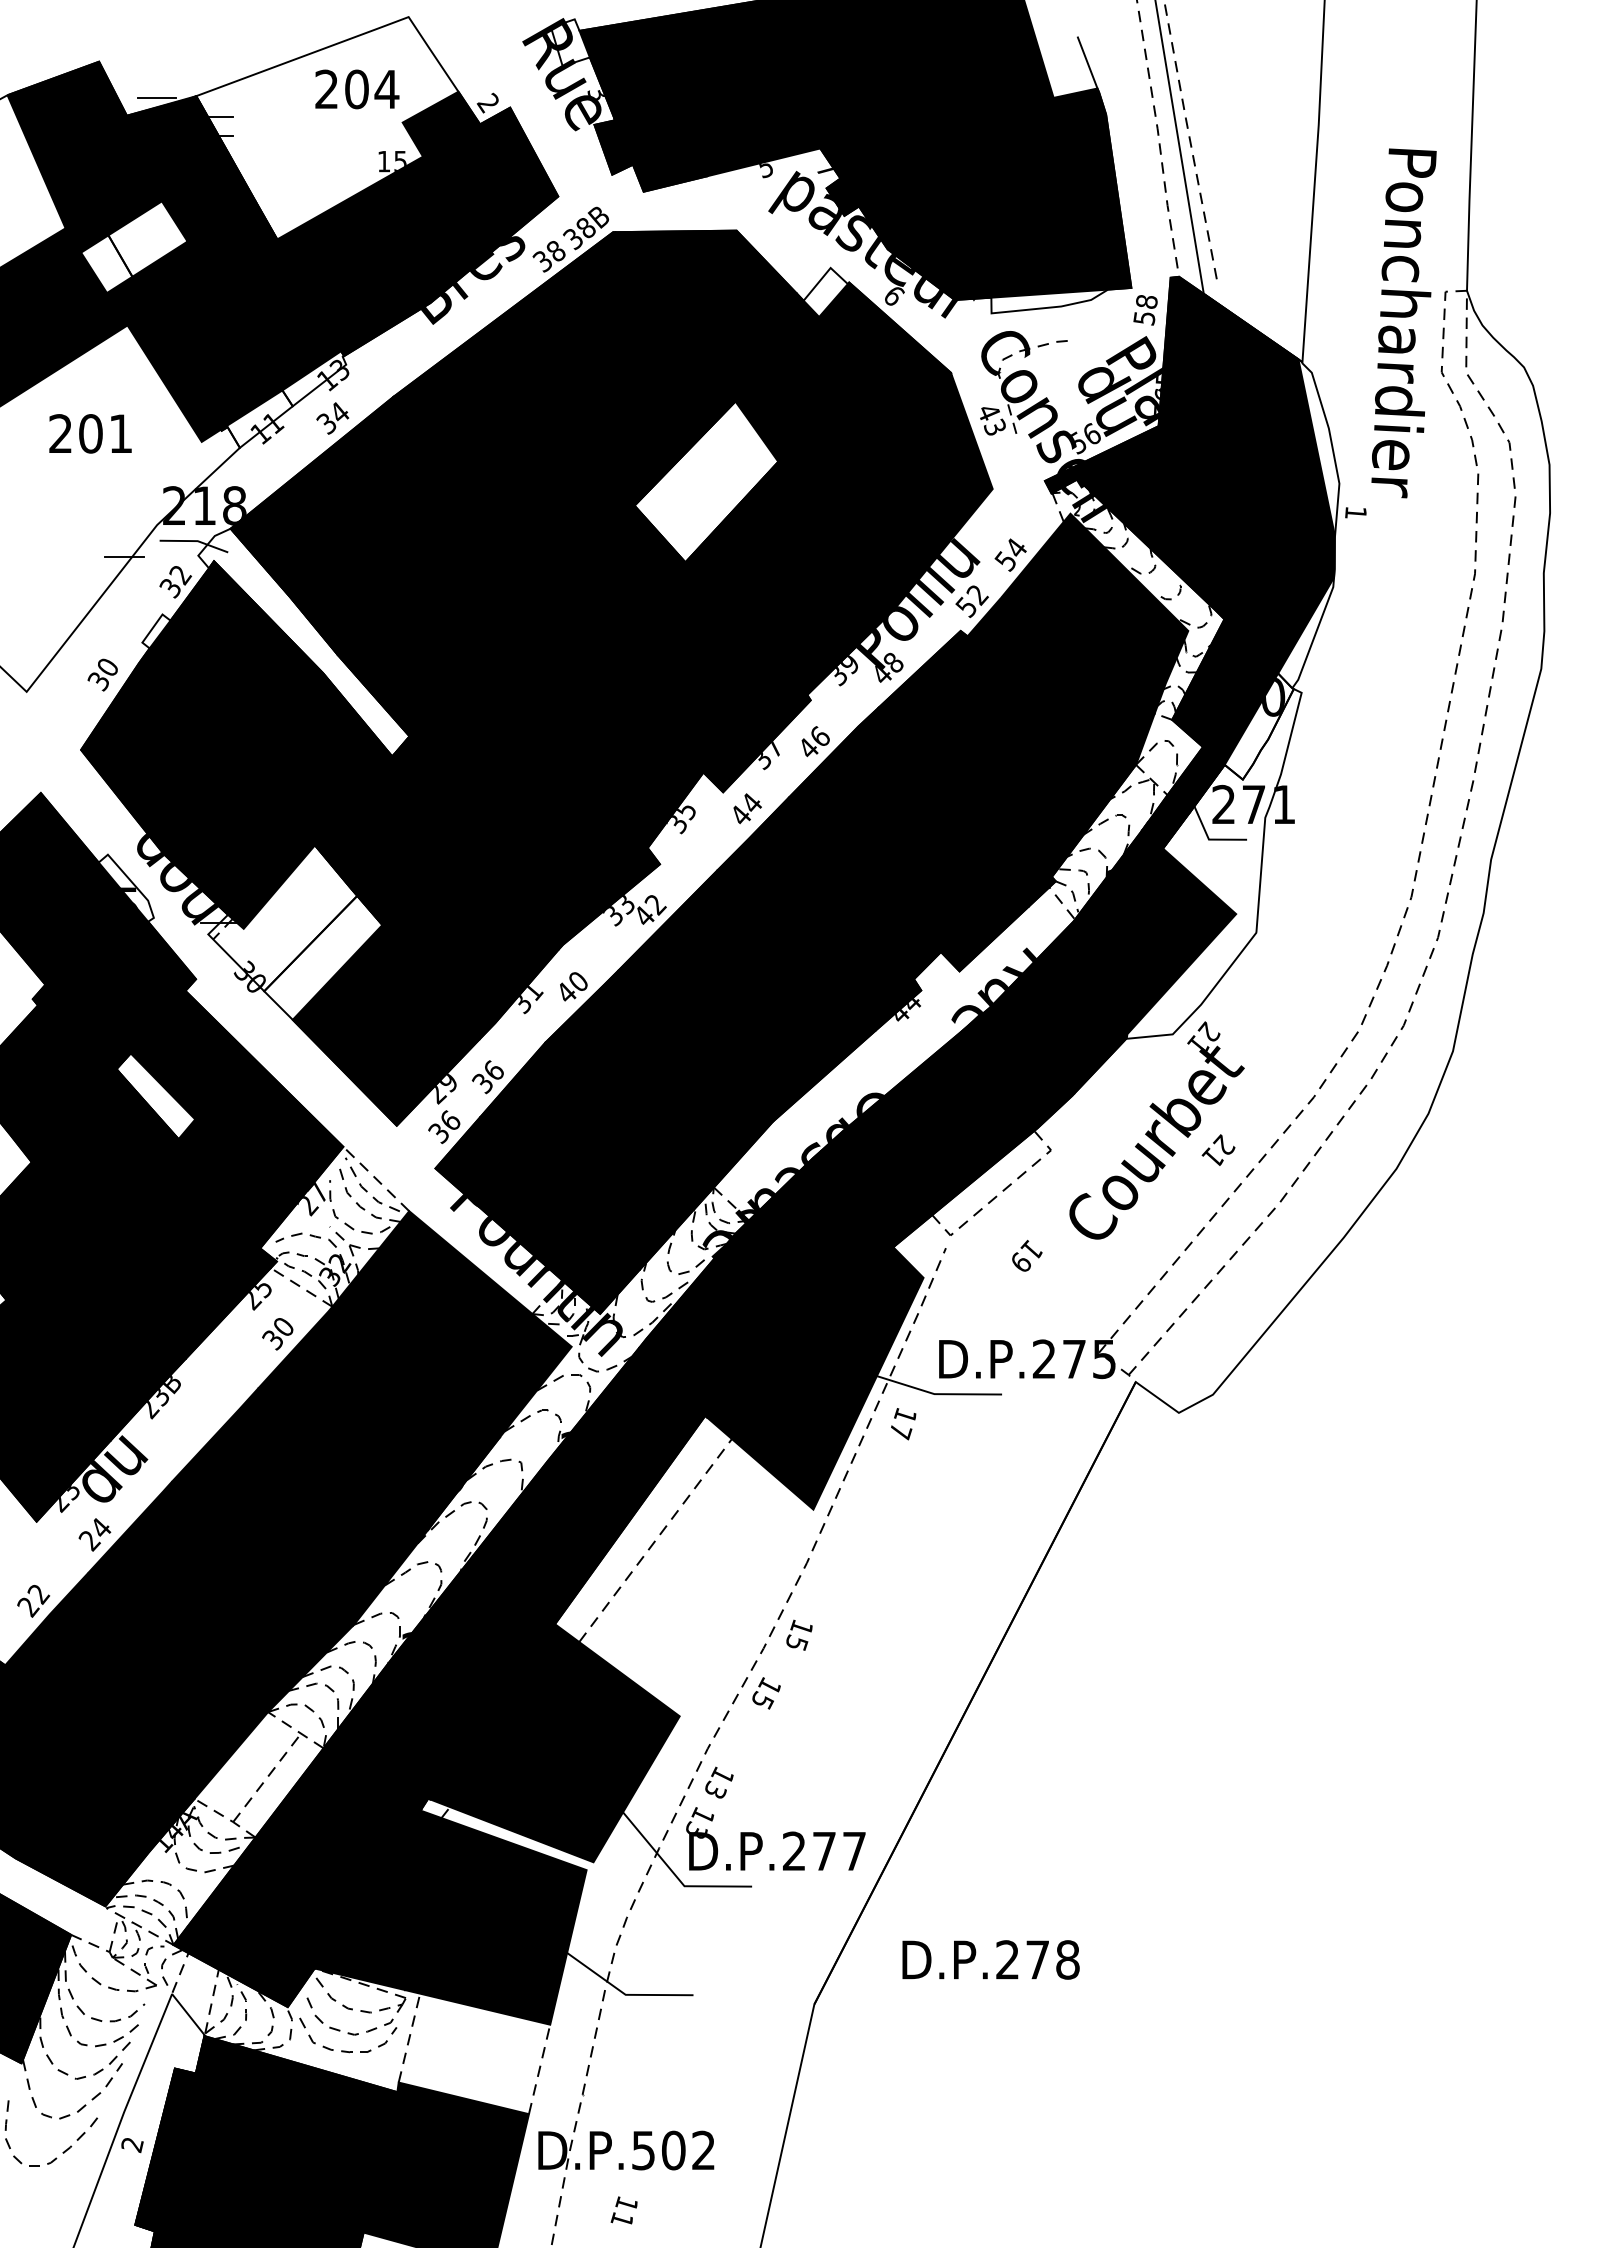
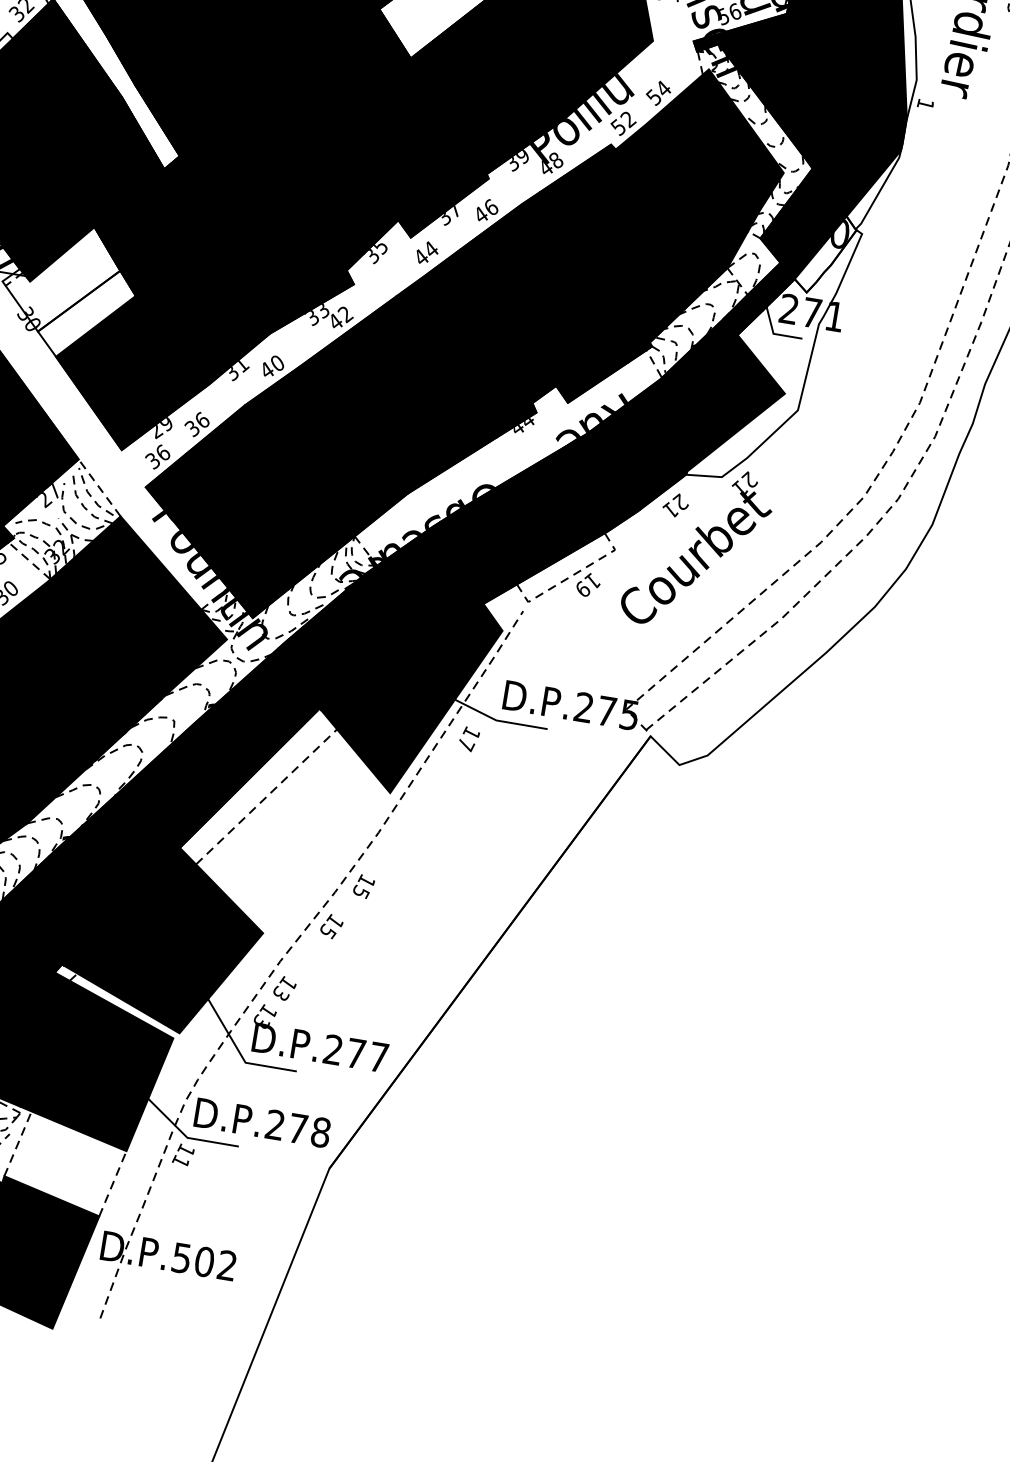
text: (1218, 1149) -> (675, 504), moved
text: (1027, 1255) -> (588, 584), moved
text: (990, 1959) -> (262, 1122), moved
text: (623, 2210) -> (183, 1154), moved

